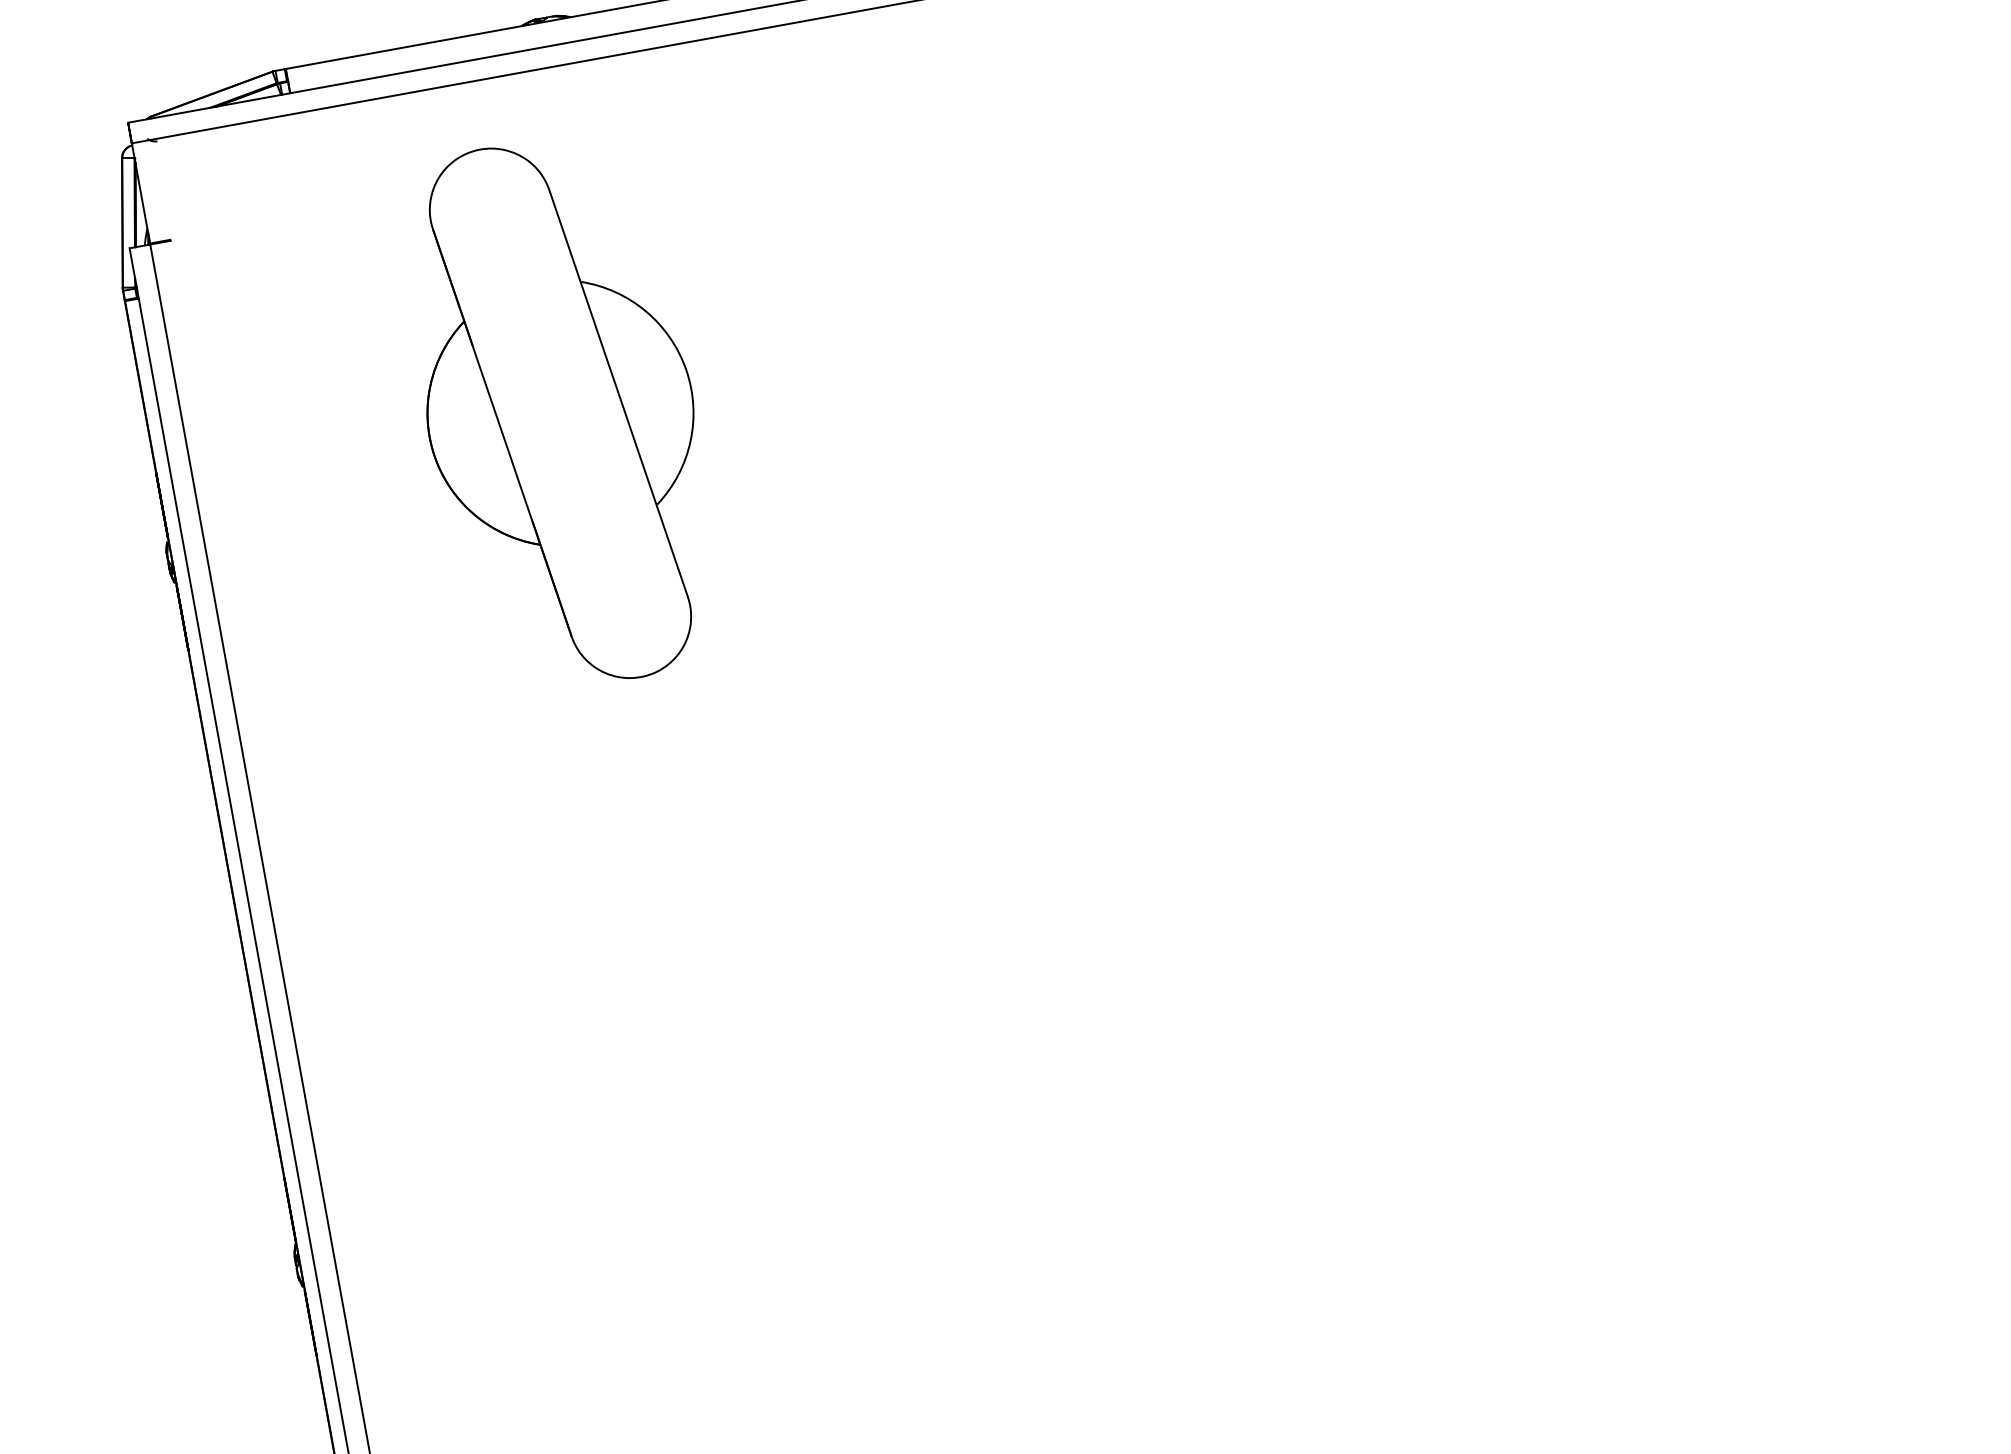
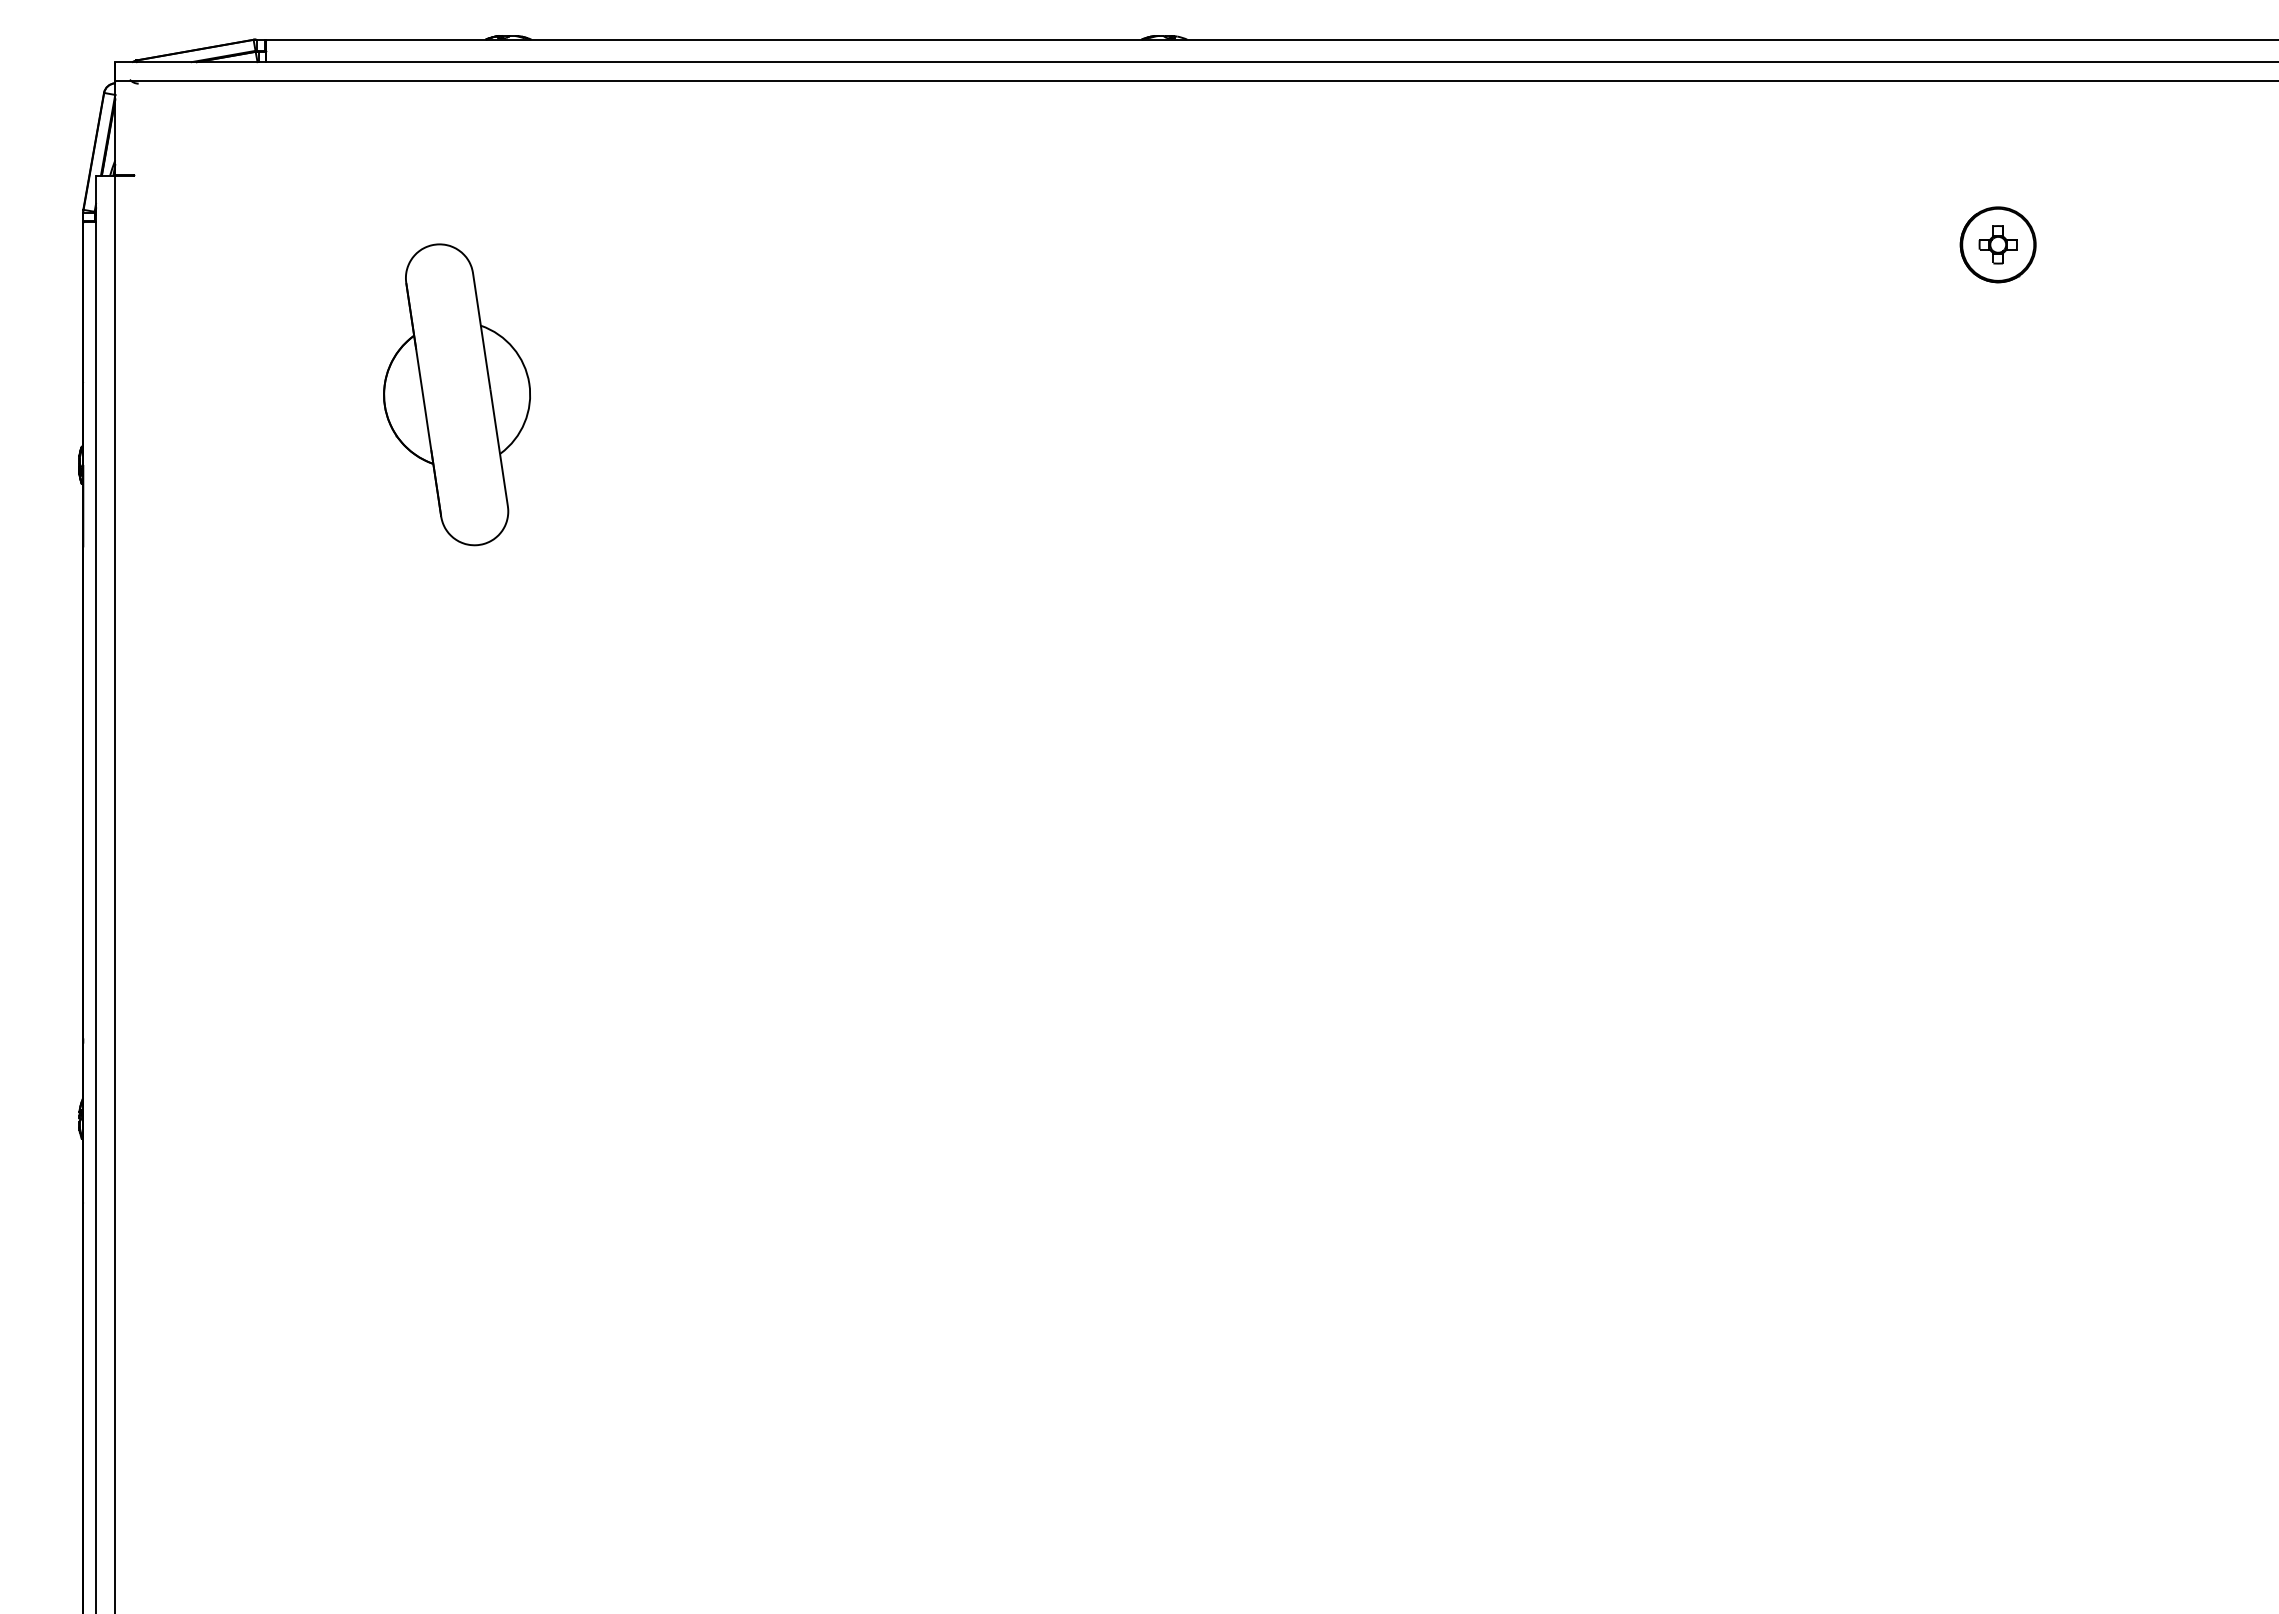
part: (559, 413) -> (456, 394), size x0.6

